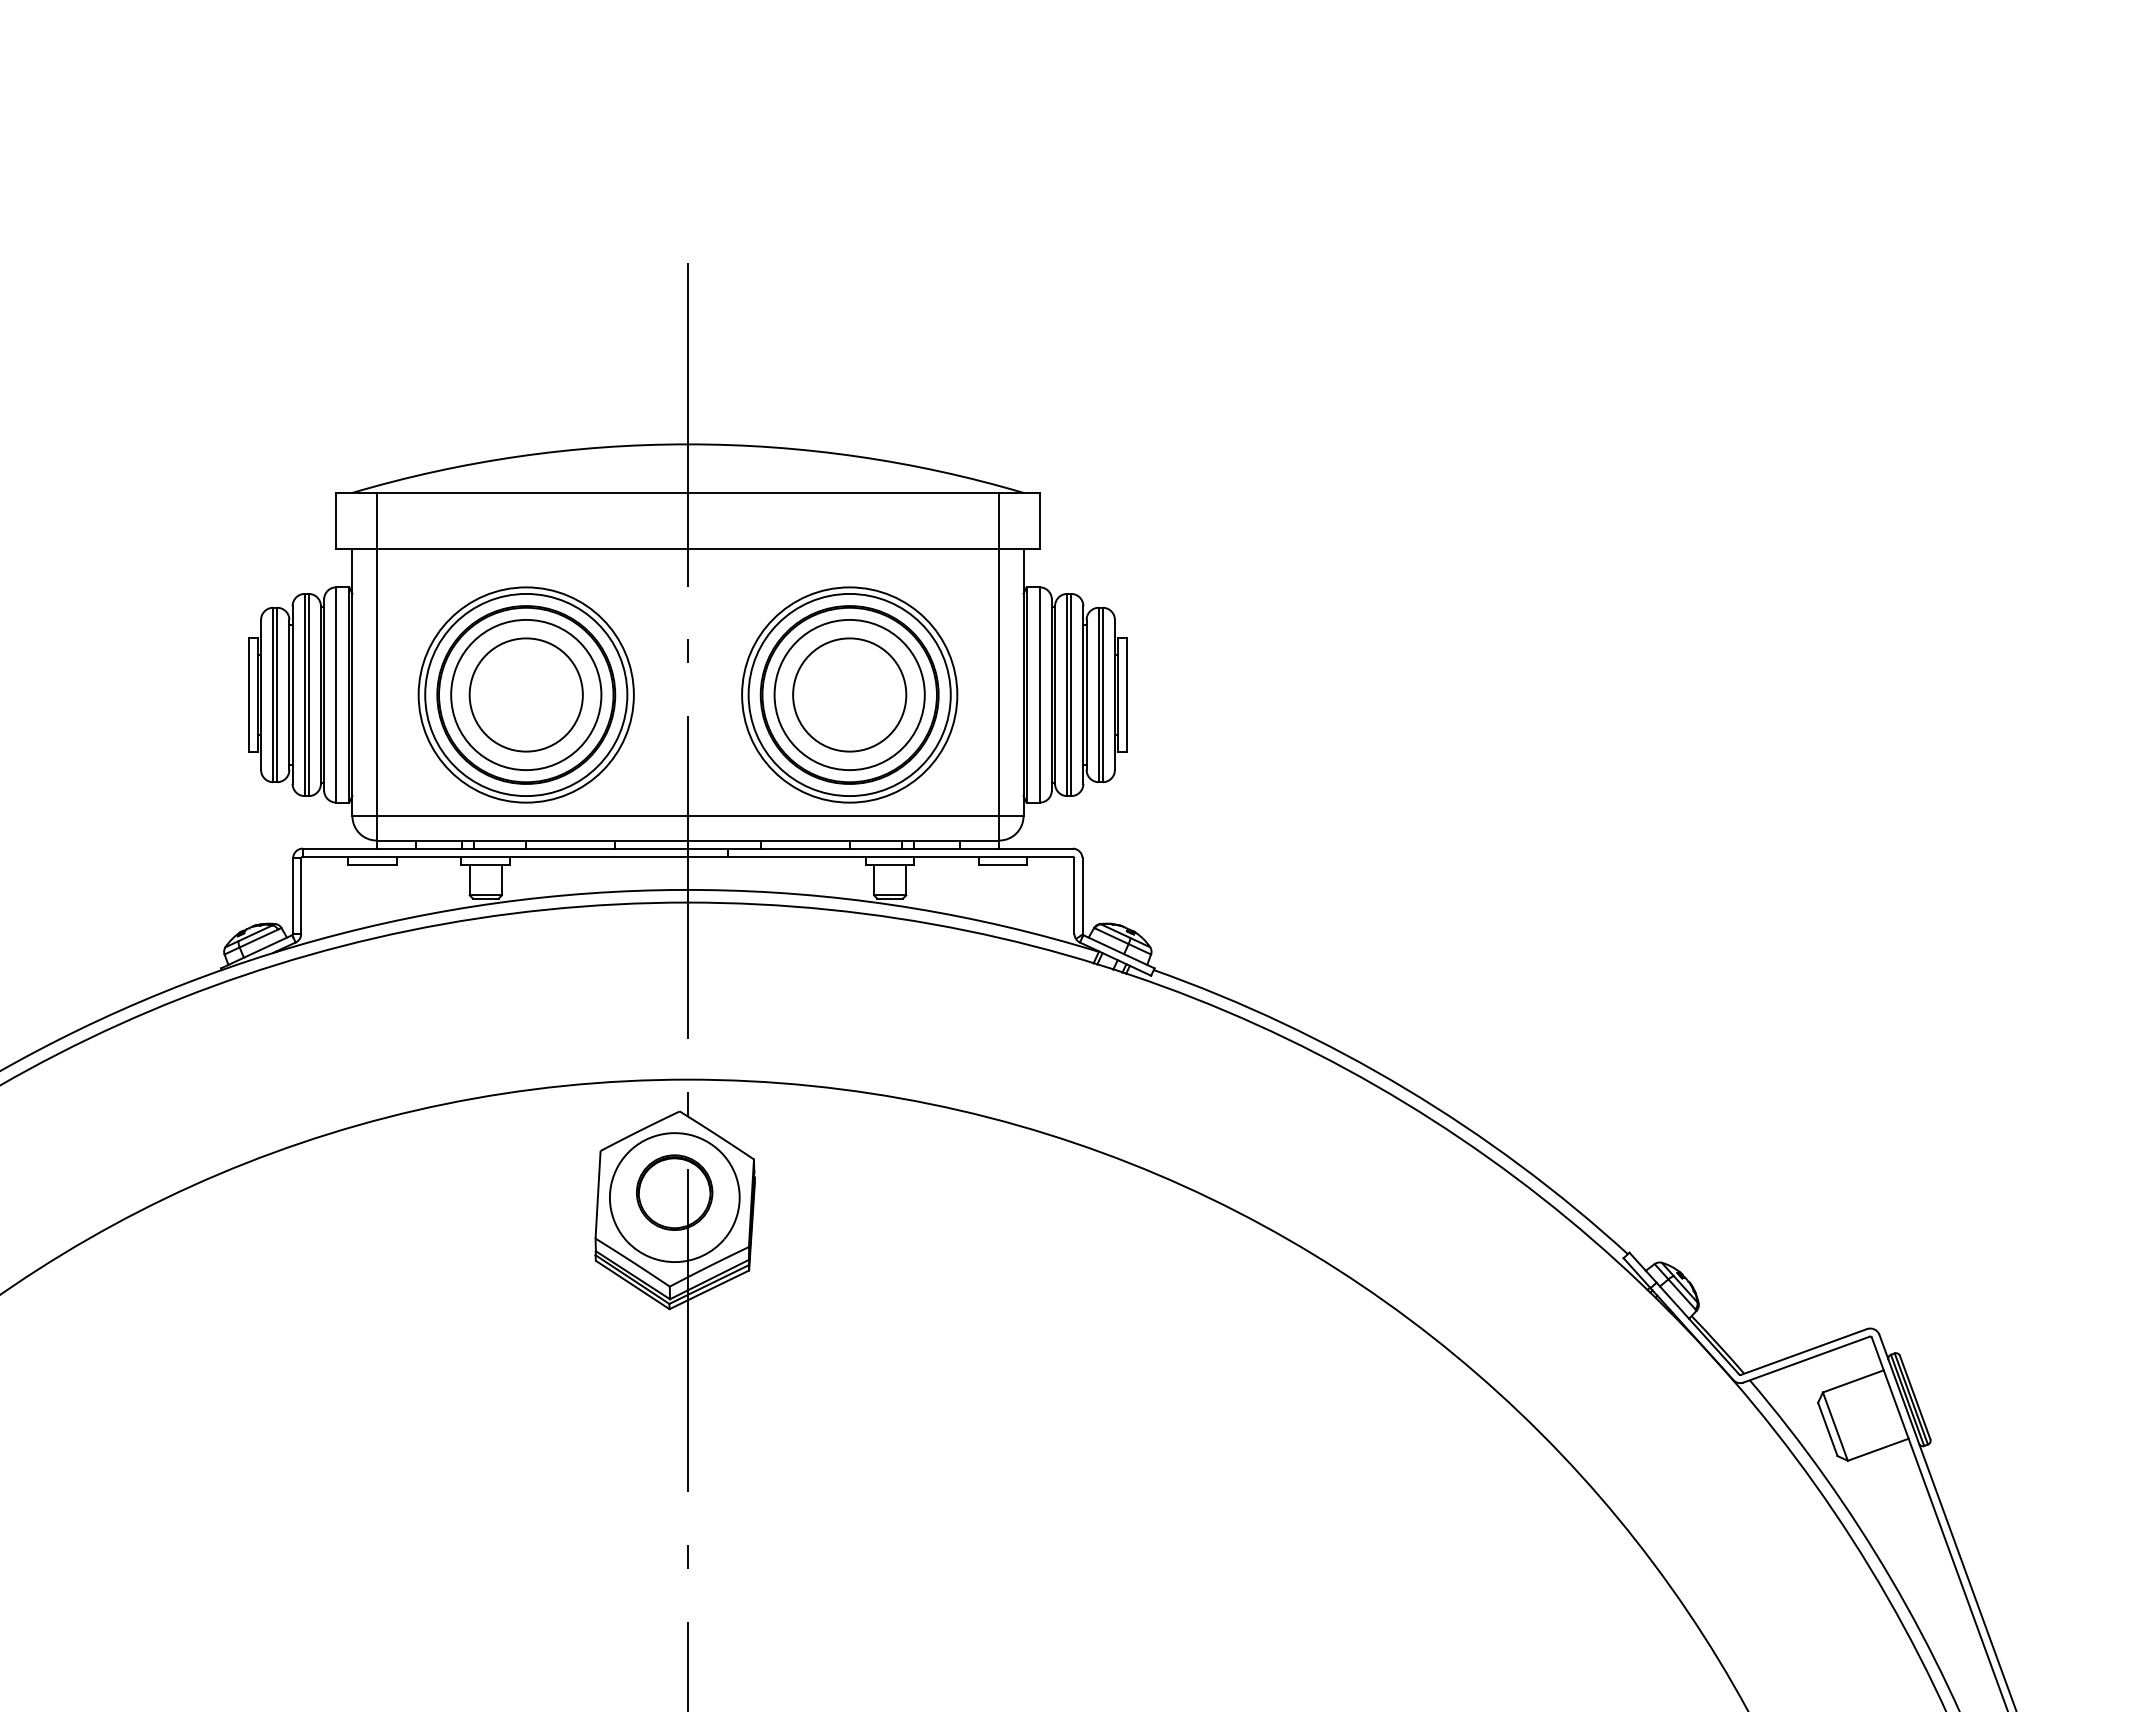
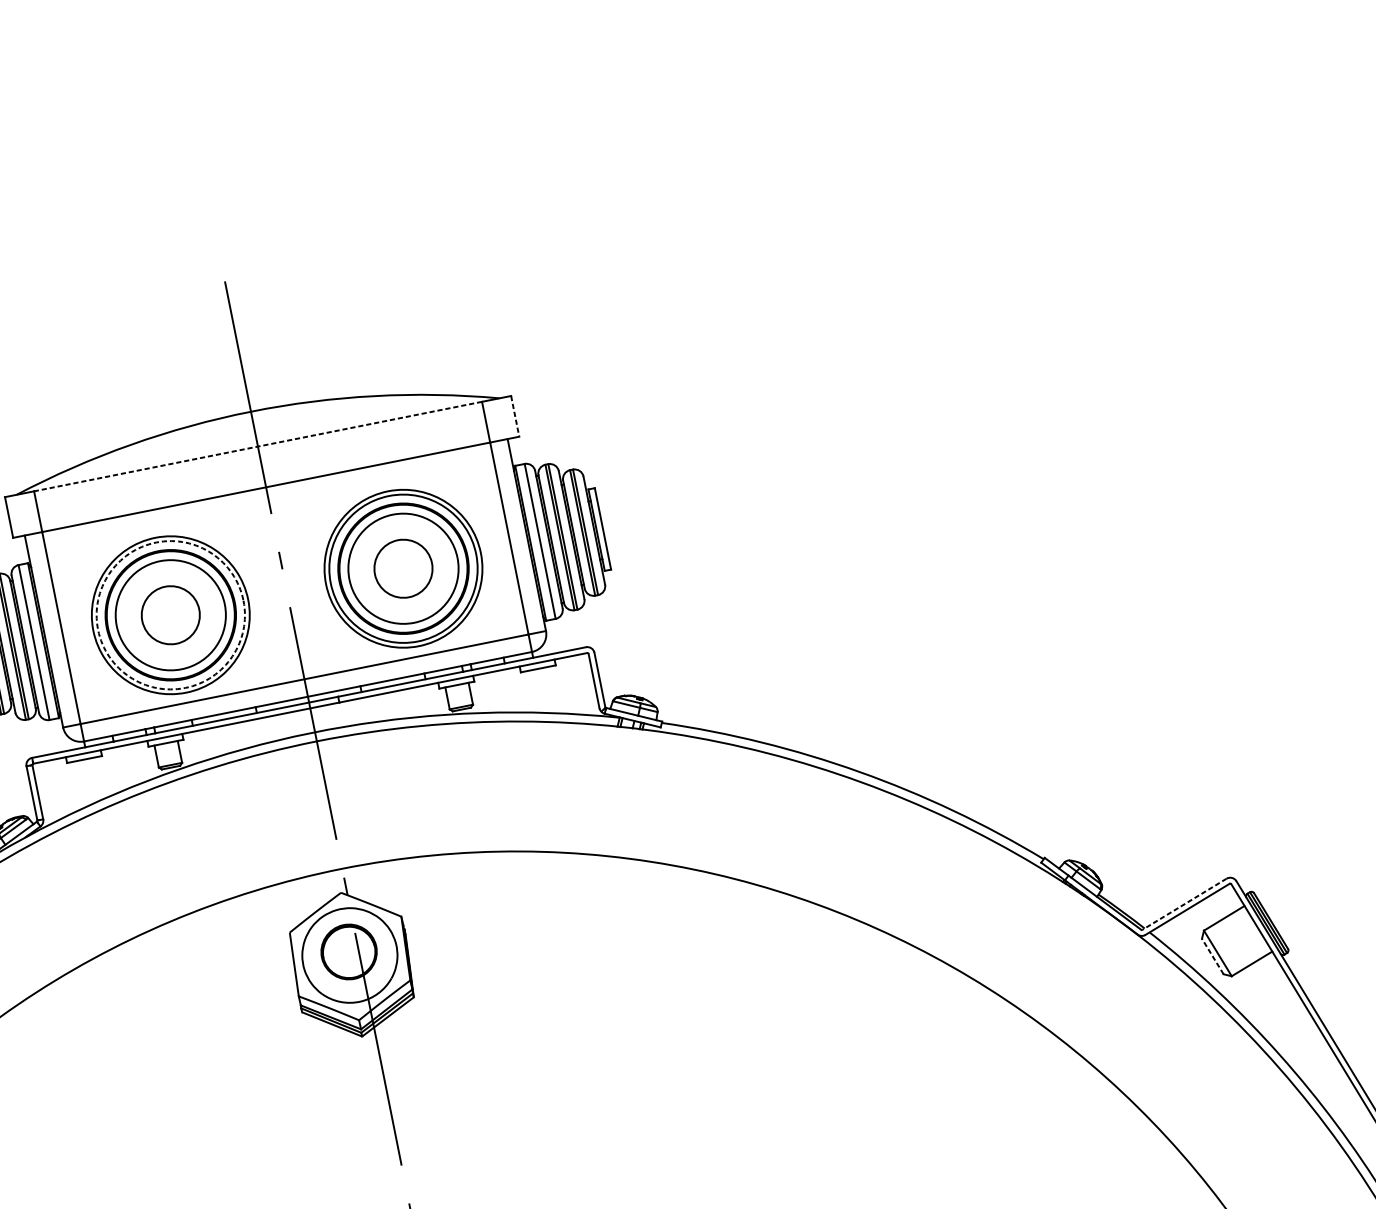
line: (687, 492) -> (257, 446), solid -> dashed
line: (1039, 521) -> (515, 416), solid -> dashed
circle: (525, 694) -> (170, 615), size x0.7
circle: (526, 694) -> (170, 614), solid -> dashed
circle: (849, 694) -> (403, 568), size x0.7
line: (1803, 1352) -> (1184, 904), solid -> dashed
line: (1827, 1428) -> (1212, 955), solid -> dashed

